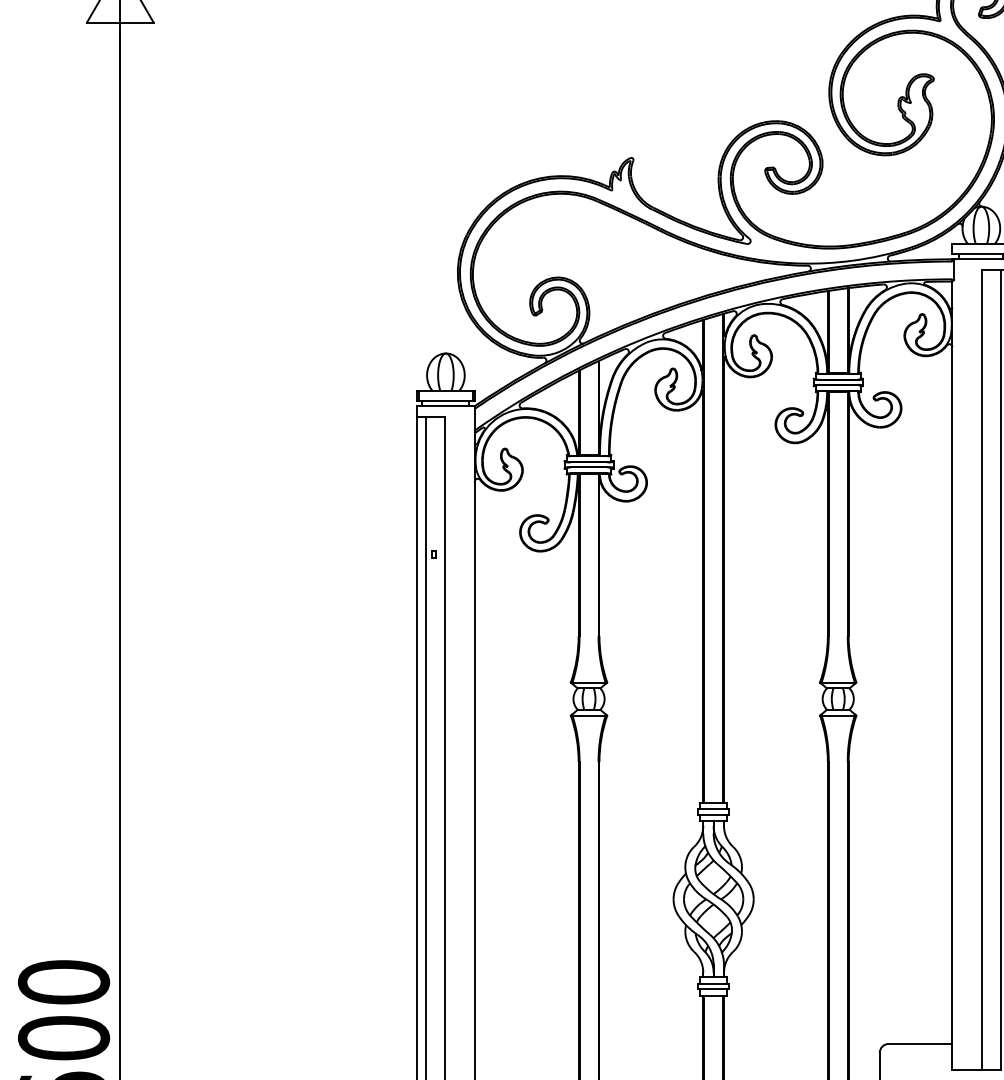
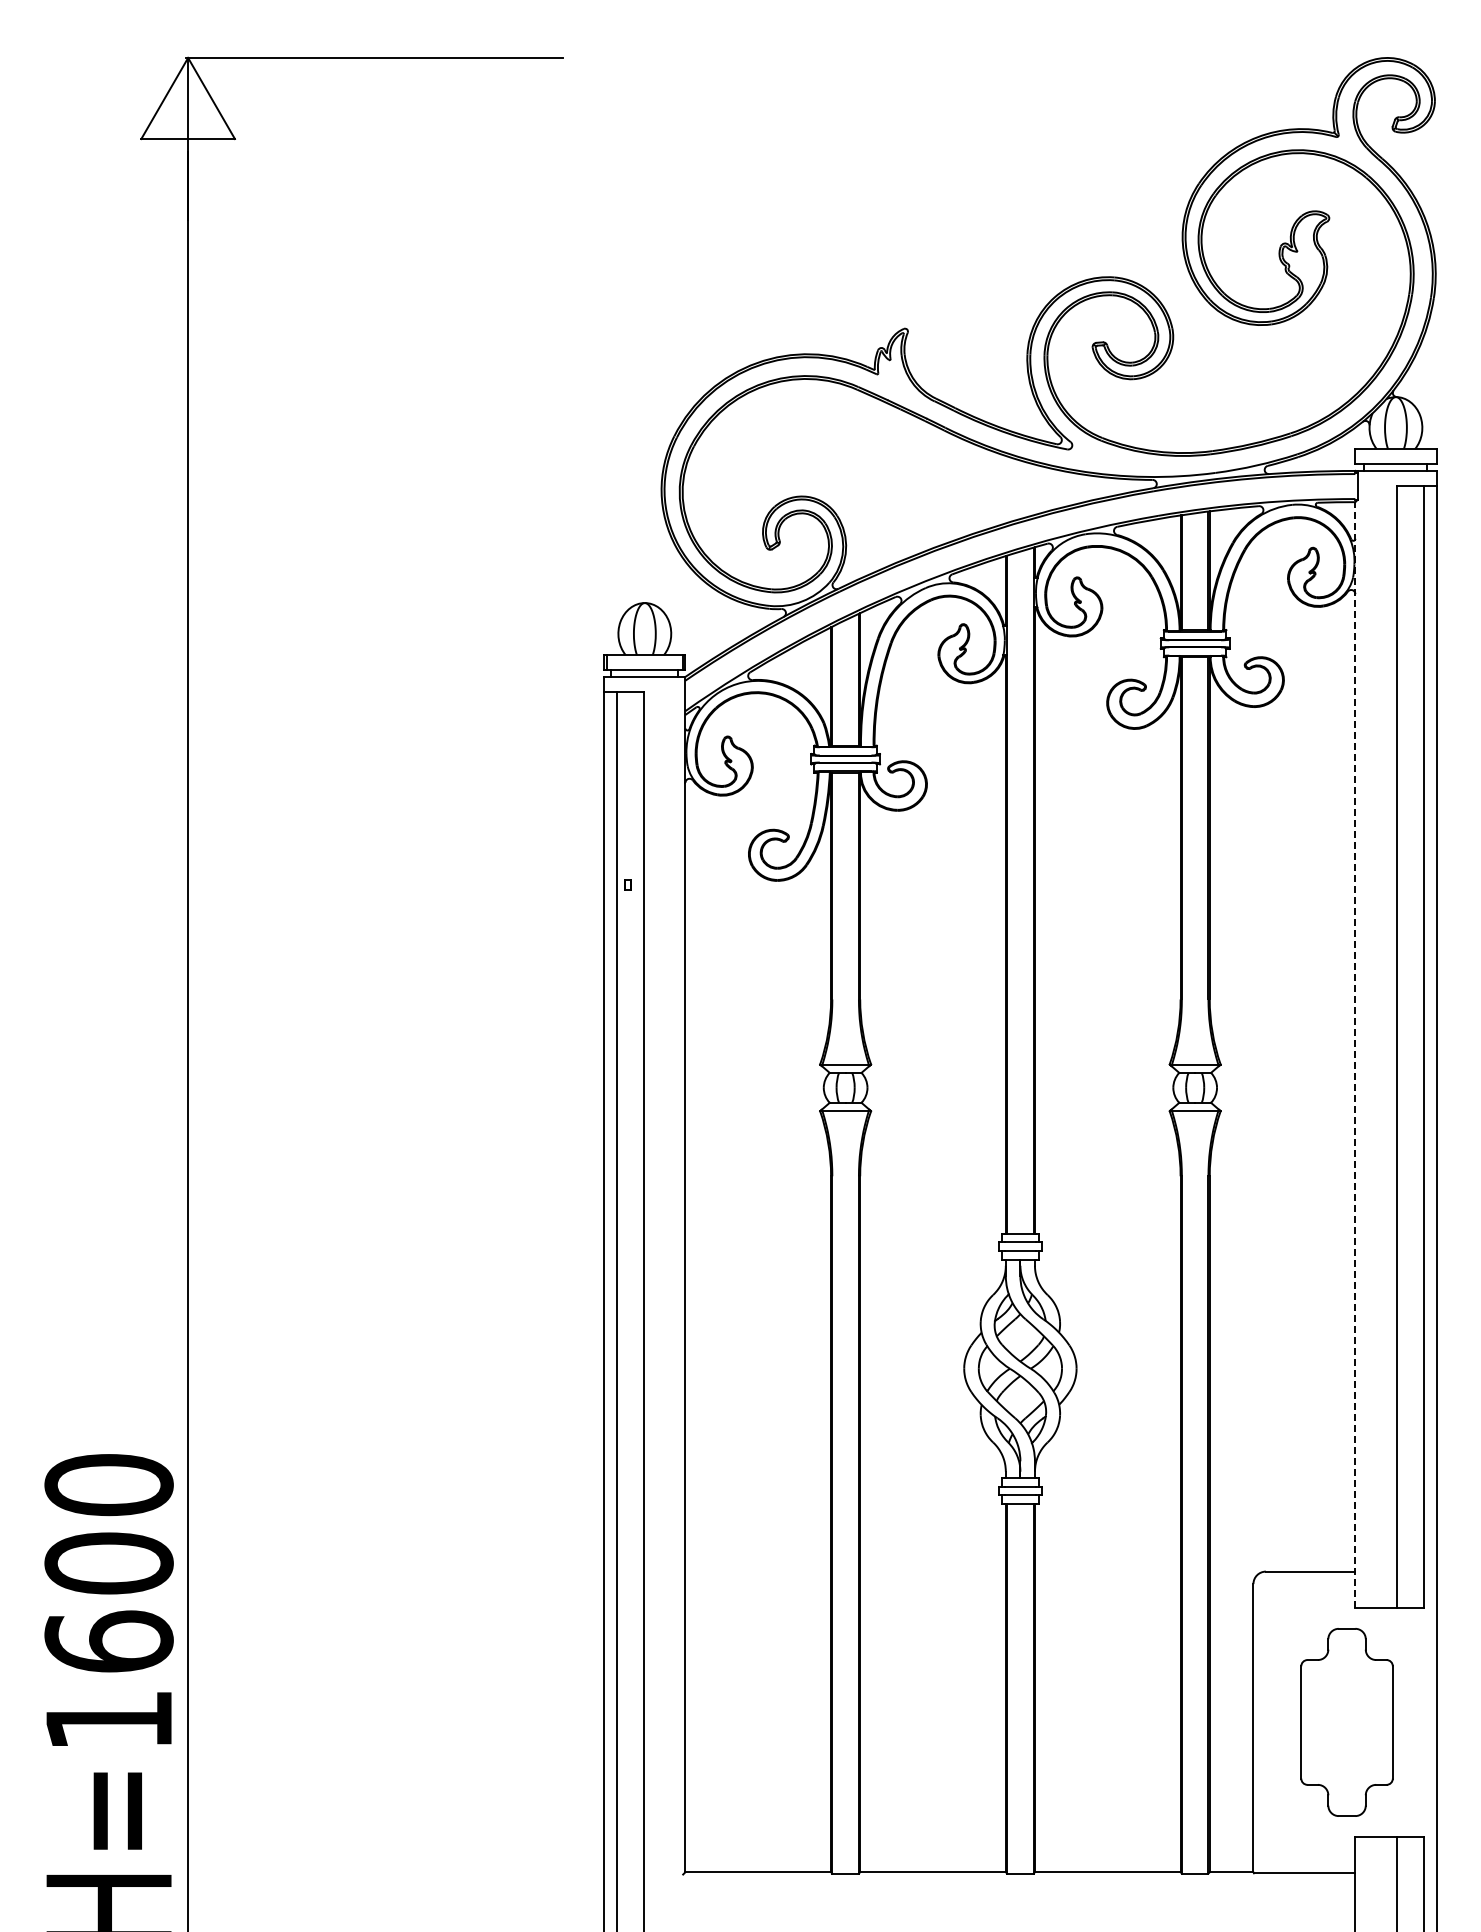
line: (952, 676) -> (1355, 1055), solid -> dashed

